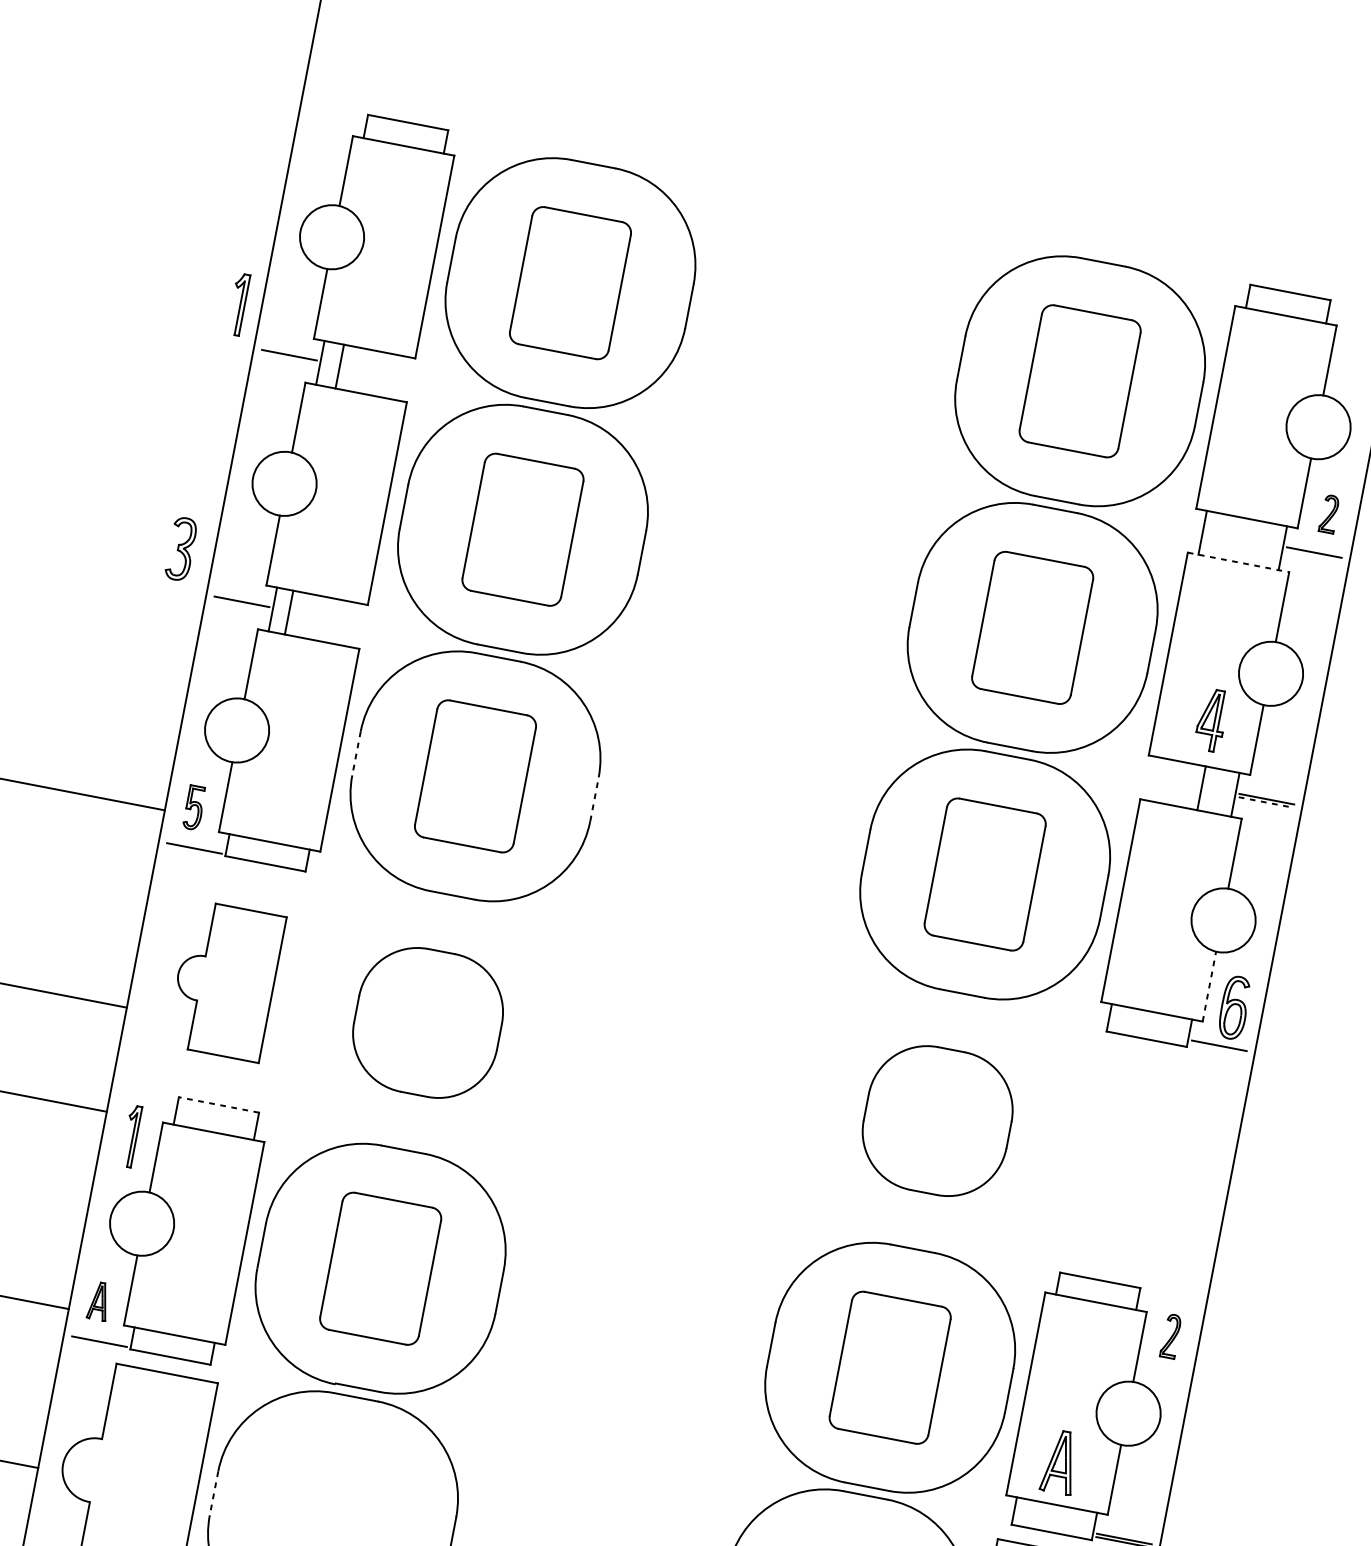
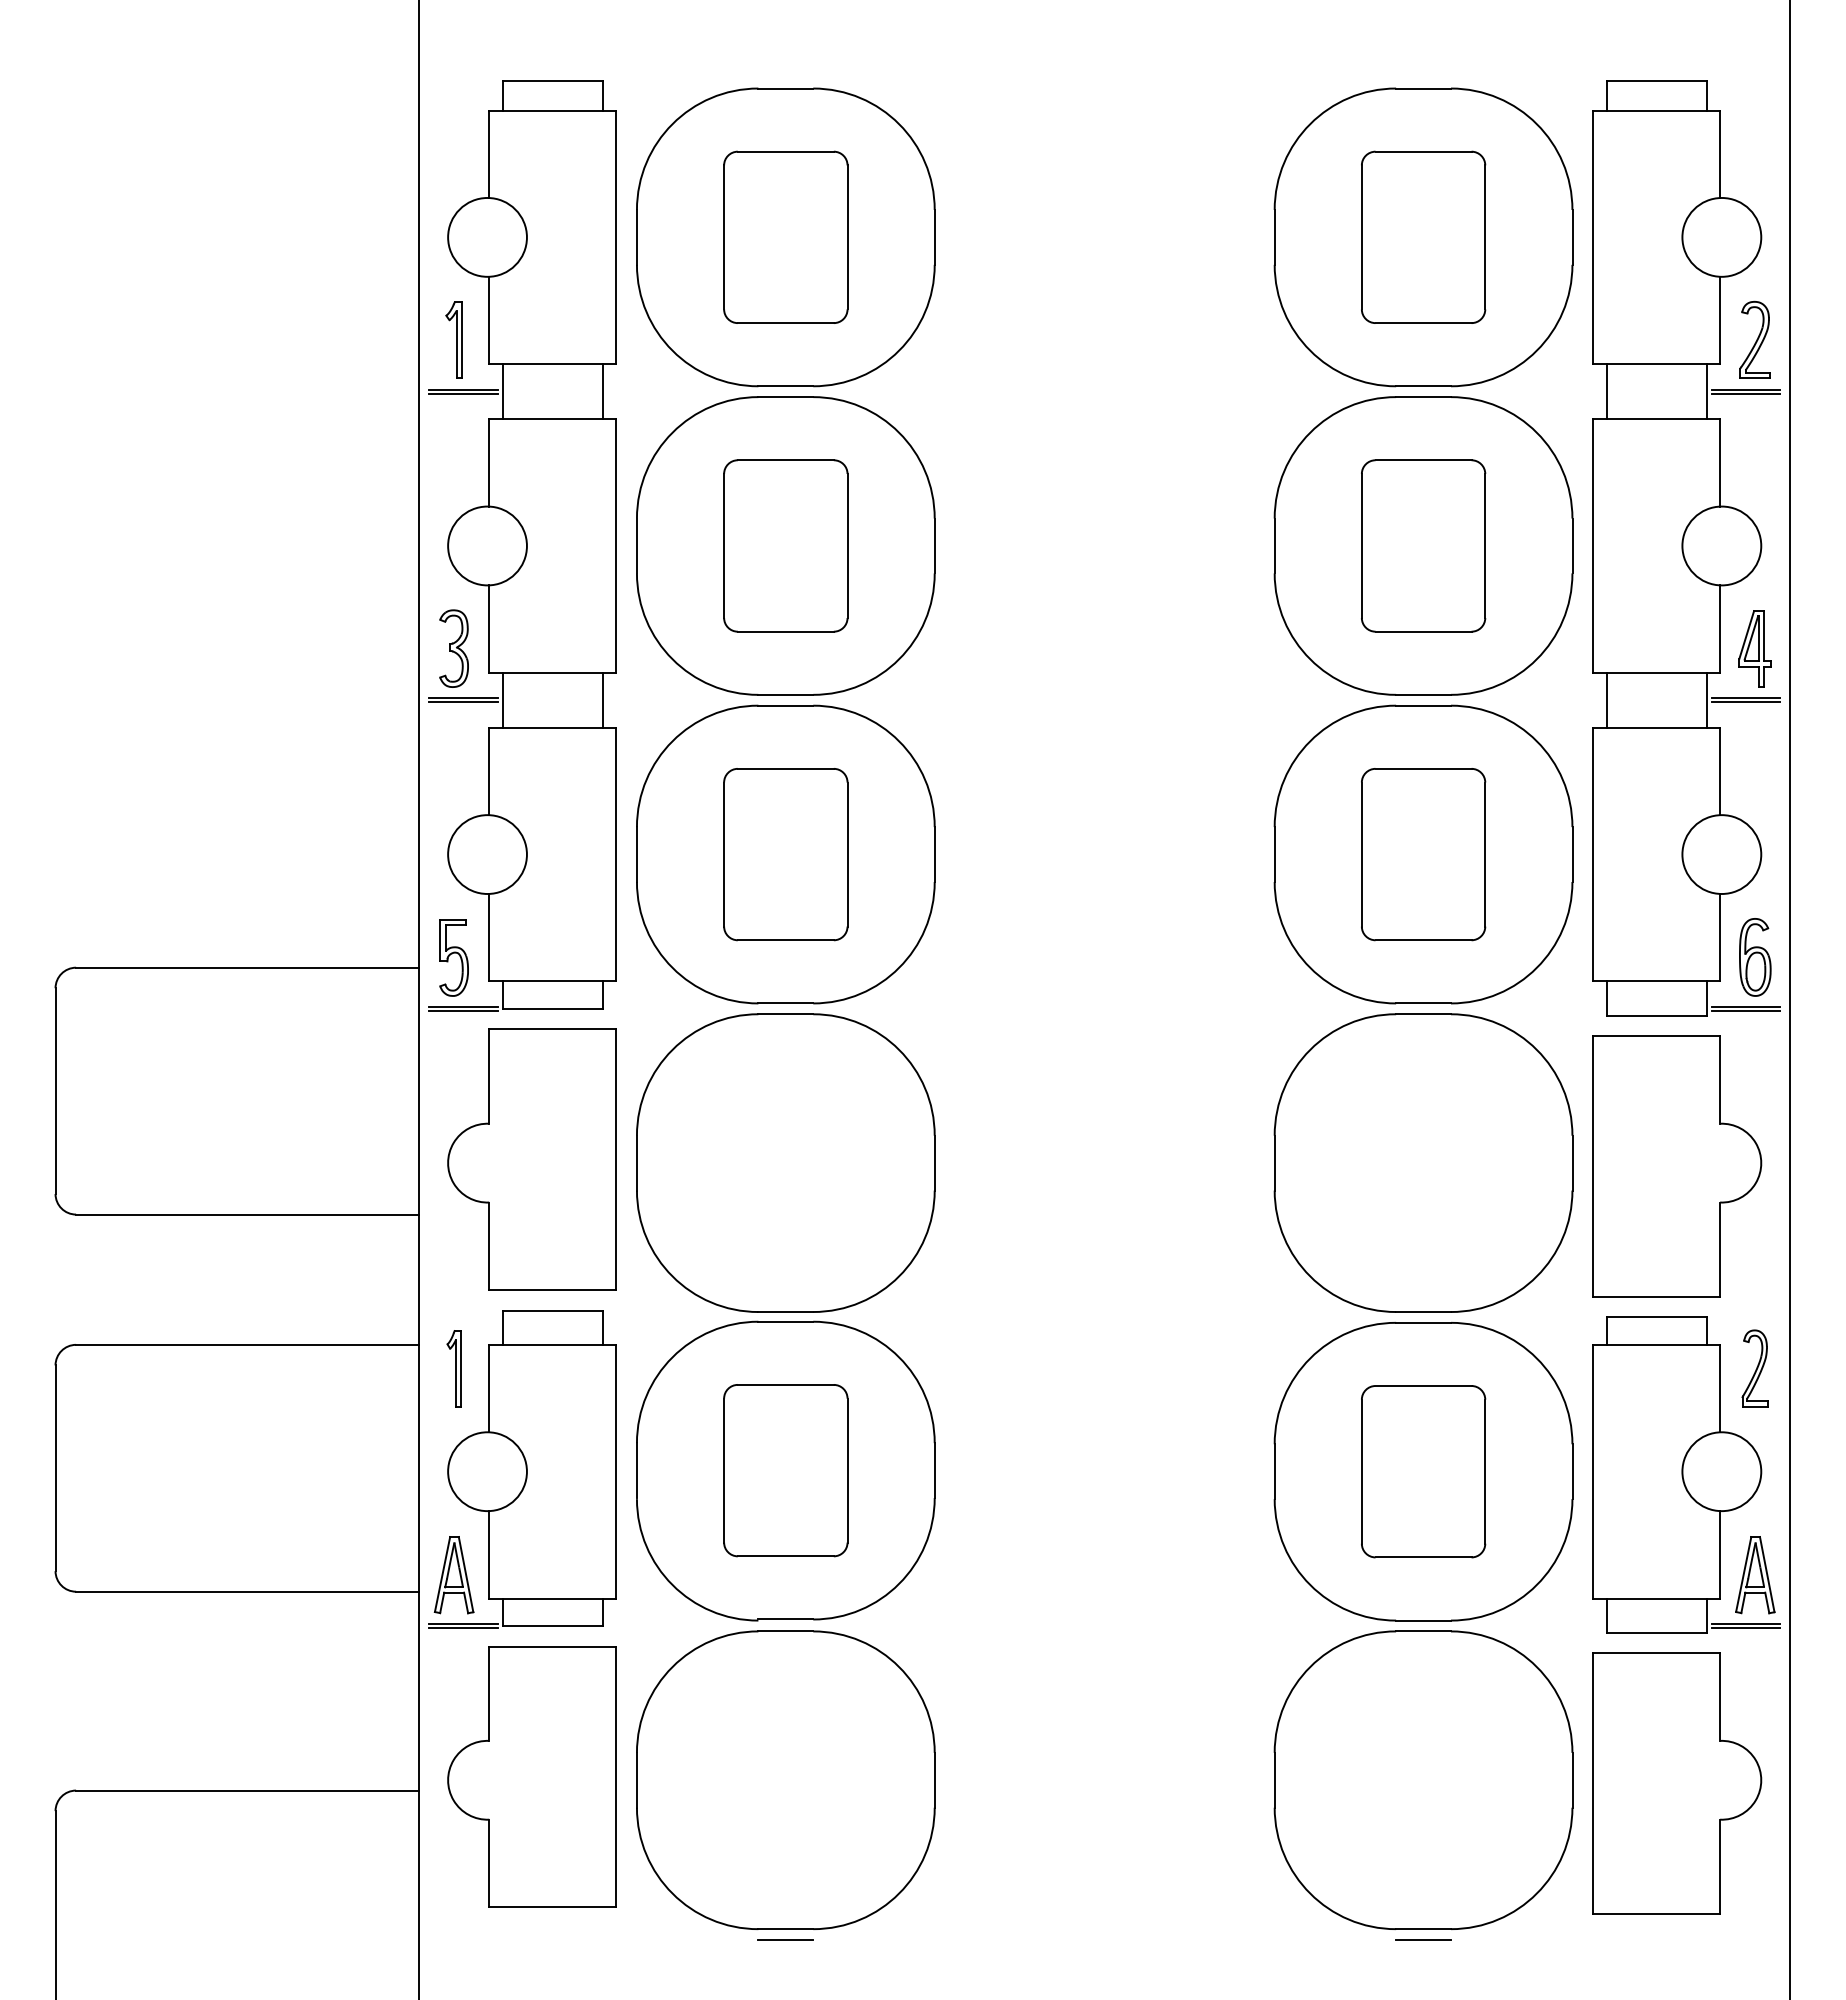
part: (238, 303) -> (453, 339), moved
line: (288, 358) -> (463, 393), added
line: (339, 366) -> (602, 391), moved
part: (1328, 513) -> (1754, 339), size x1.67
part: (180, 548) -> (453, 648), moved
line: (1313, 555) -> (1745, 393), added
line: (1239, 562) -> (1657, 419), dashed -> solid
line: (241, 605) -> (463, 702), added
line: (288, 611) -> (602, 699), moved
part: (1211, 719) -> (1754, 648), moved
line: (356, 754) -> (636, 855), dashed -> solid
line: (1201, 787) -> (1606, 699), moved
line: (594, 799) -> (934, 854), dashed -> solid
line: (1266, 802) -> (1746, 702), dashed -> solid
part: (194, 807) -> (453, 957), size x1.43
line: (193, 851) -> (463, 1010), added
part: (225, 980) -> (531, 1159), size x1.43
line: (1209, 986) -> (1720, 937), dashed -> solid
part: (427, 1022) -> (785, 1162), size x1.67
line: (1218, 1048) -> (1745, 1010), added
line: (218, 1104) -> (552, 1310), dashed -> solid
part: (937, 1120) -> (1423, 1162), size x1.67
part: (1140, 1162) -> (1677, 1166), added
part: (98, 1301) -> (453, 1575), size x1.67
part: (1170, 1336) -> (1754, 1368), size x1.43
line: (98, 1345) -> (463, 1628), added
part: (1060, 1462) -> (1755, 1575), moved
line: (213, 1493) -> (636, 1780), dashed -> solid

